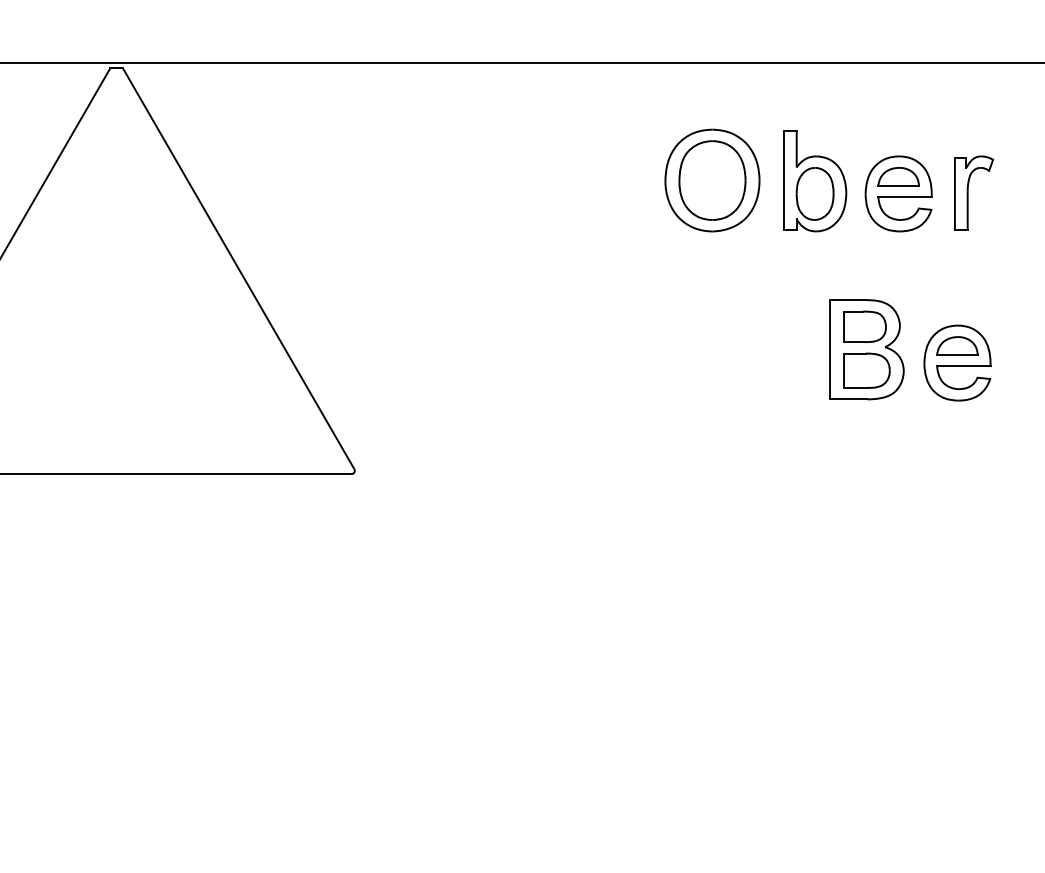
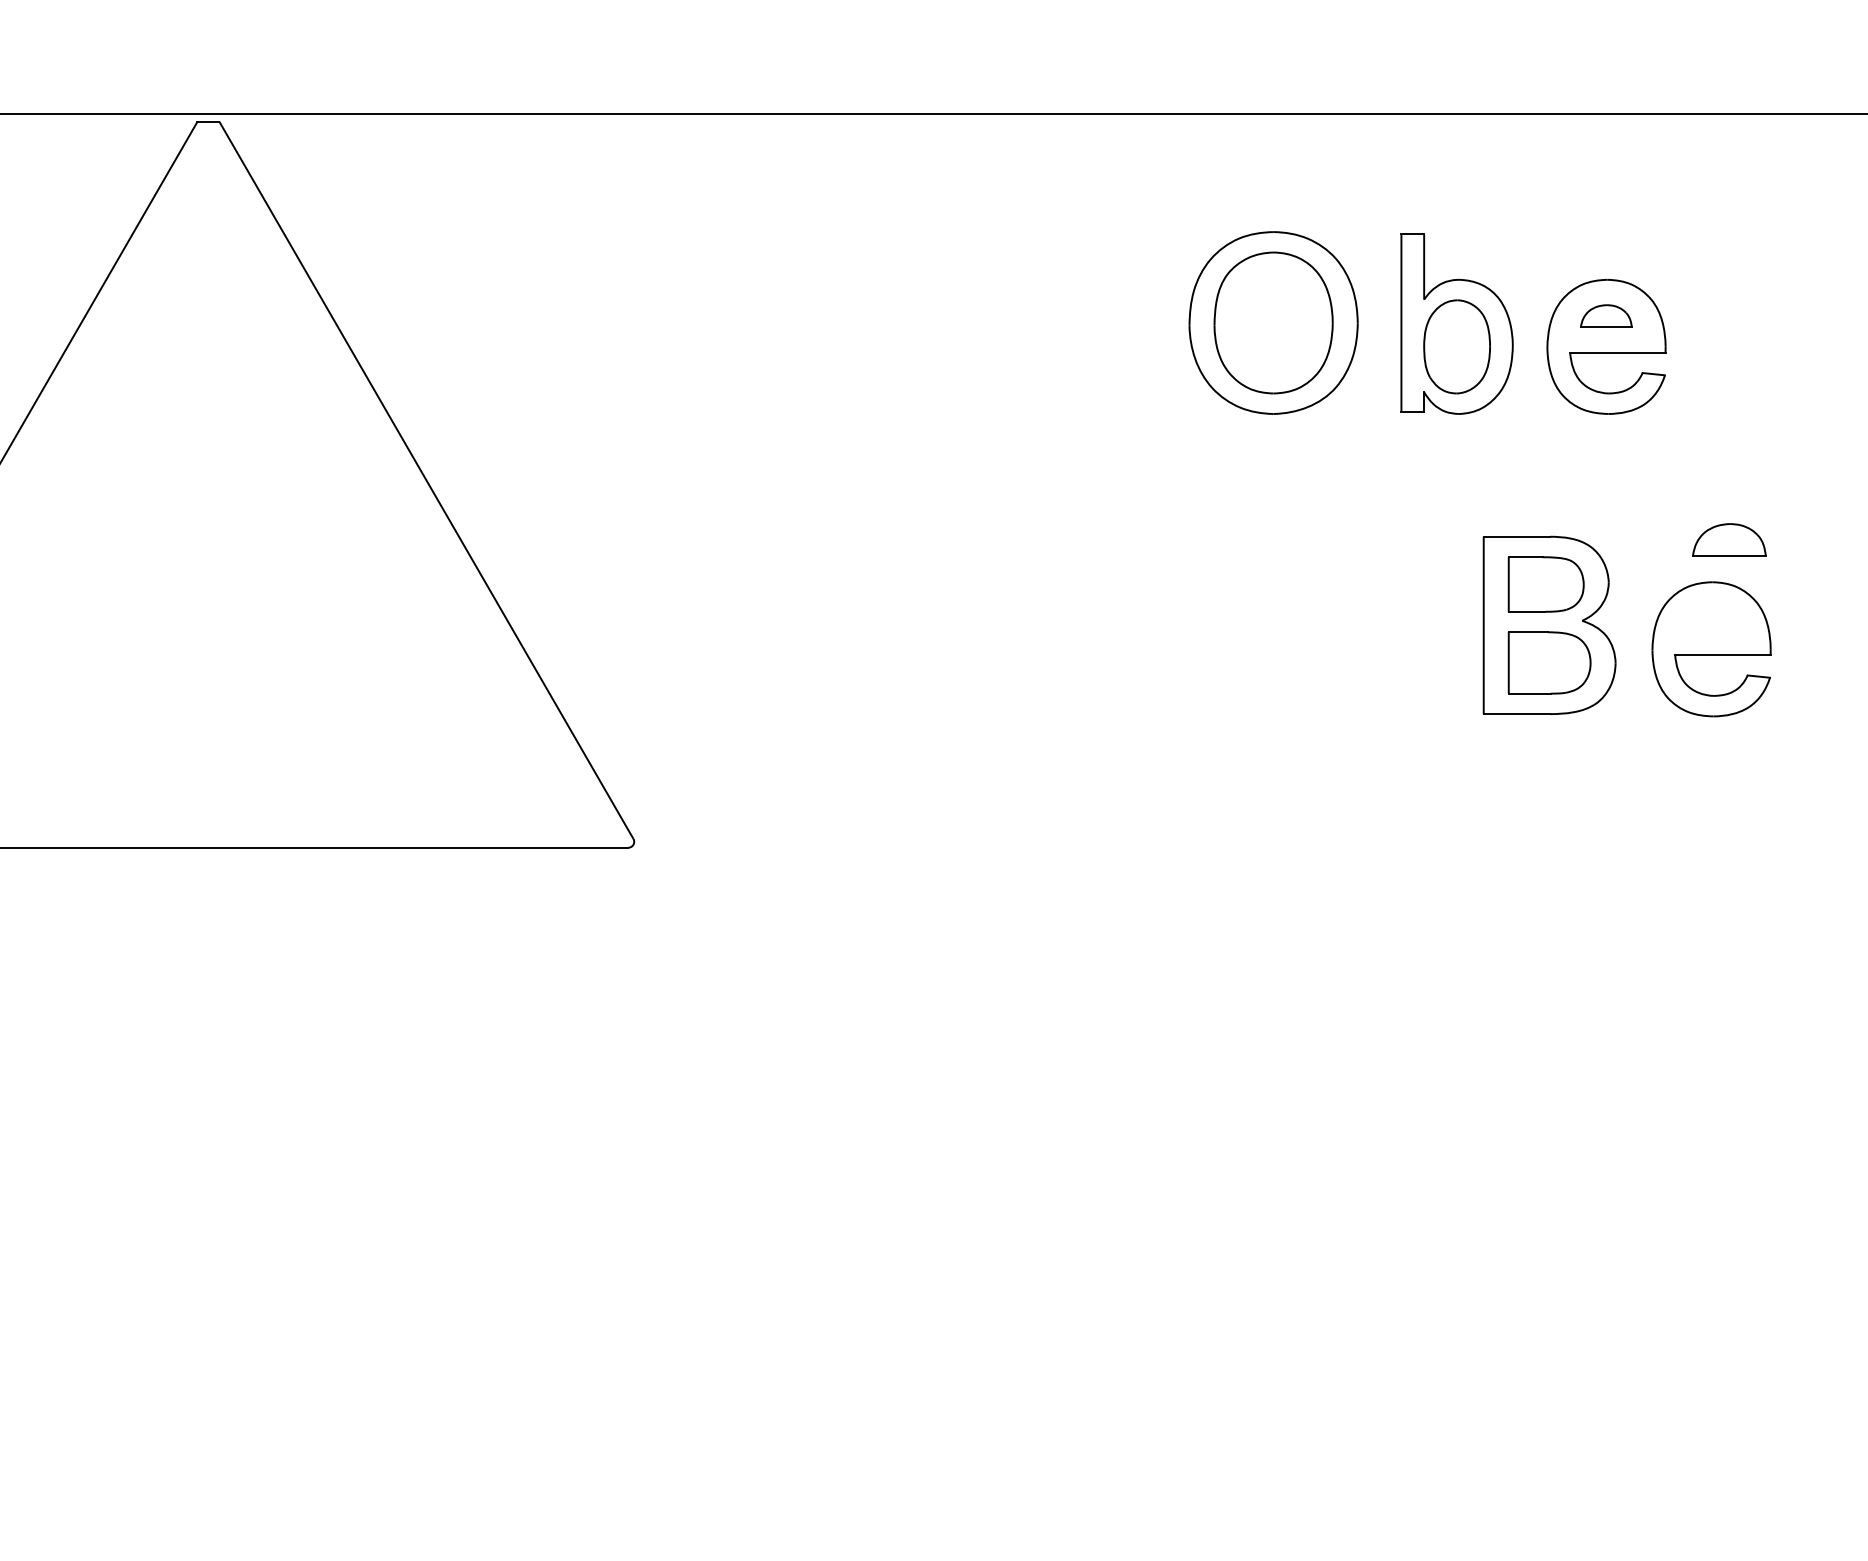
part: (898, 176) -> (1606, 315), size x0.7
part: (974, 192) -> (1741, 344), removed
part: (957, 345) -> (1729, 539), moved

